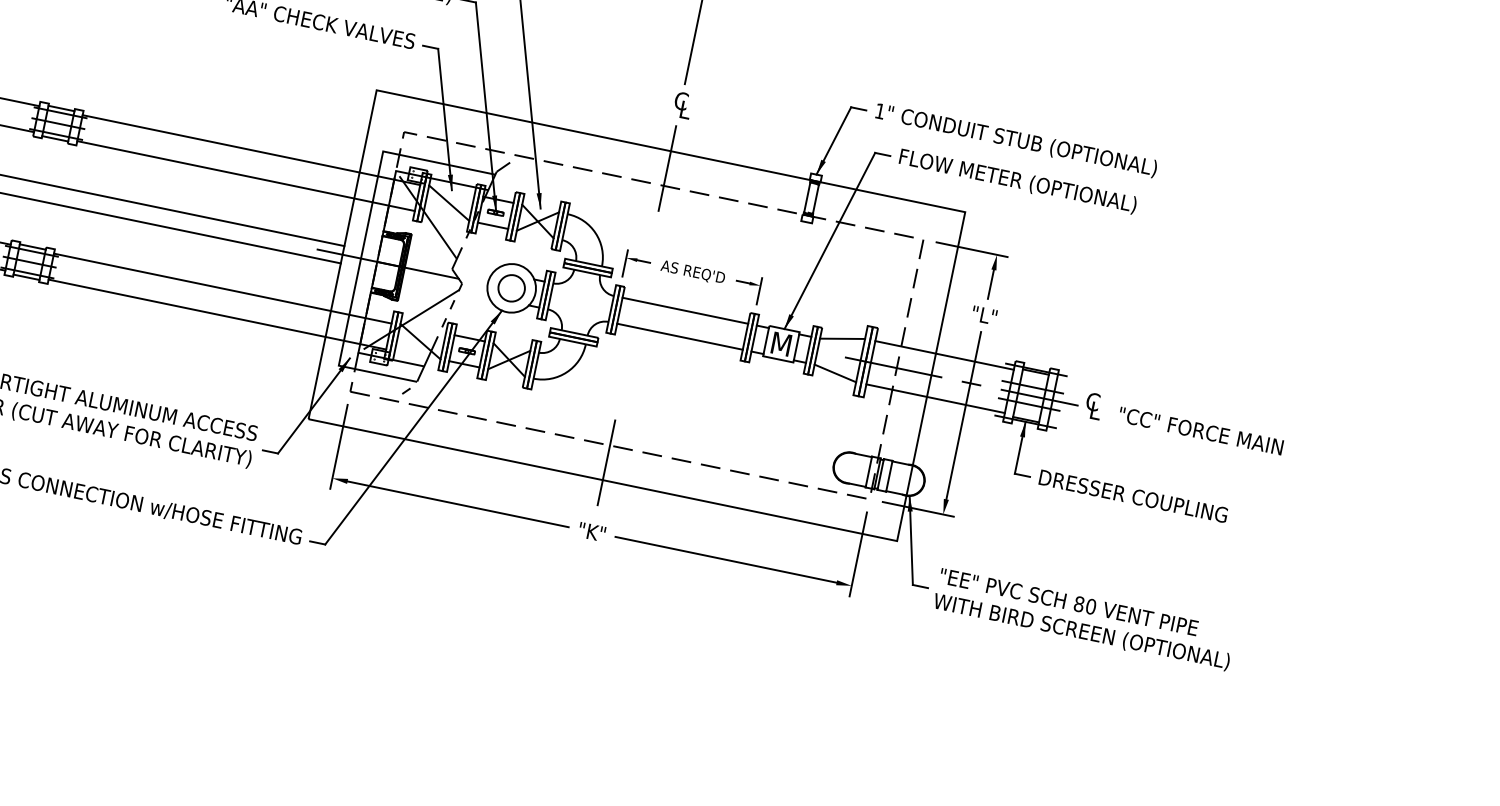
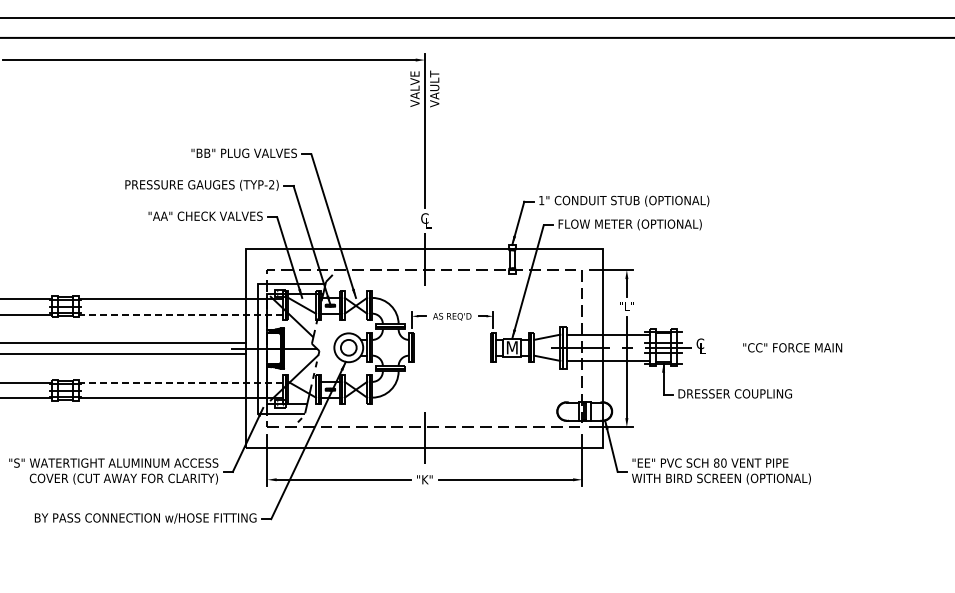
line: (245, 175) -> (180, 314), solid -> dashed
line: (222, 288) -> (180, 382), solid -> dashed
line: (685, 310) -> (452, 339), removed
line: (680, 336) -> (452, 355), removed
text: (1200, 430) -> (792, 347), moved

